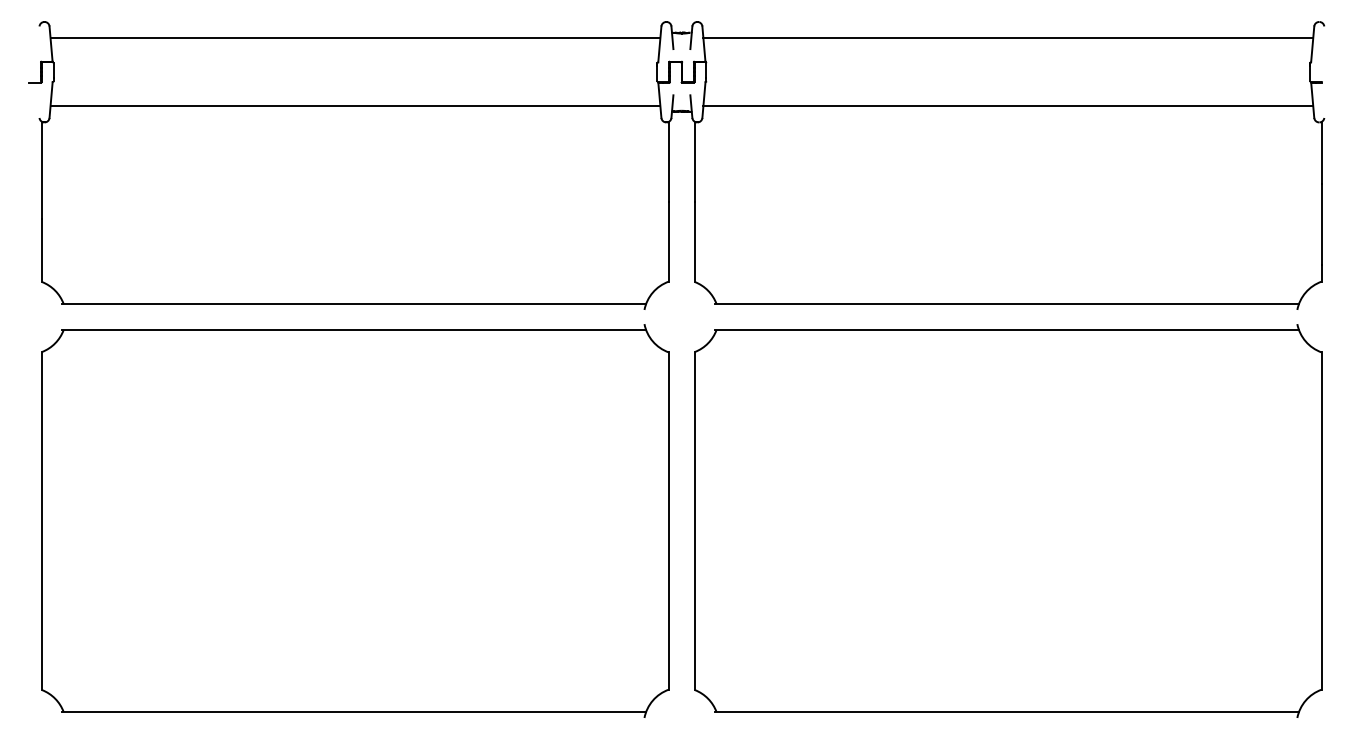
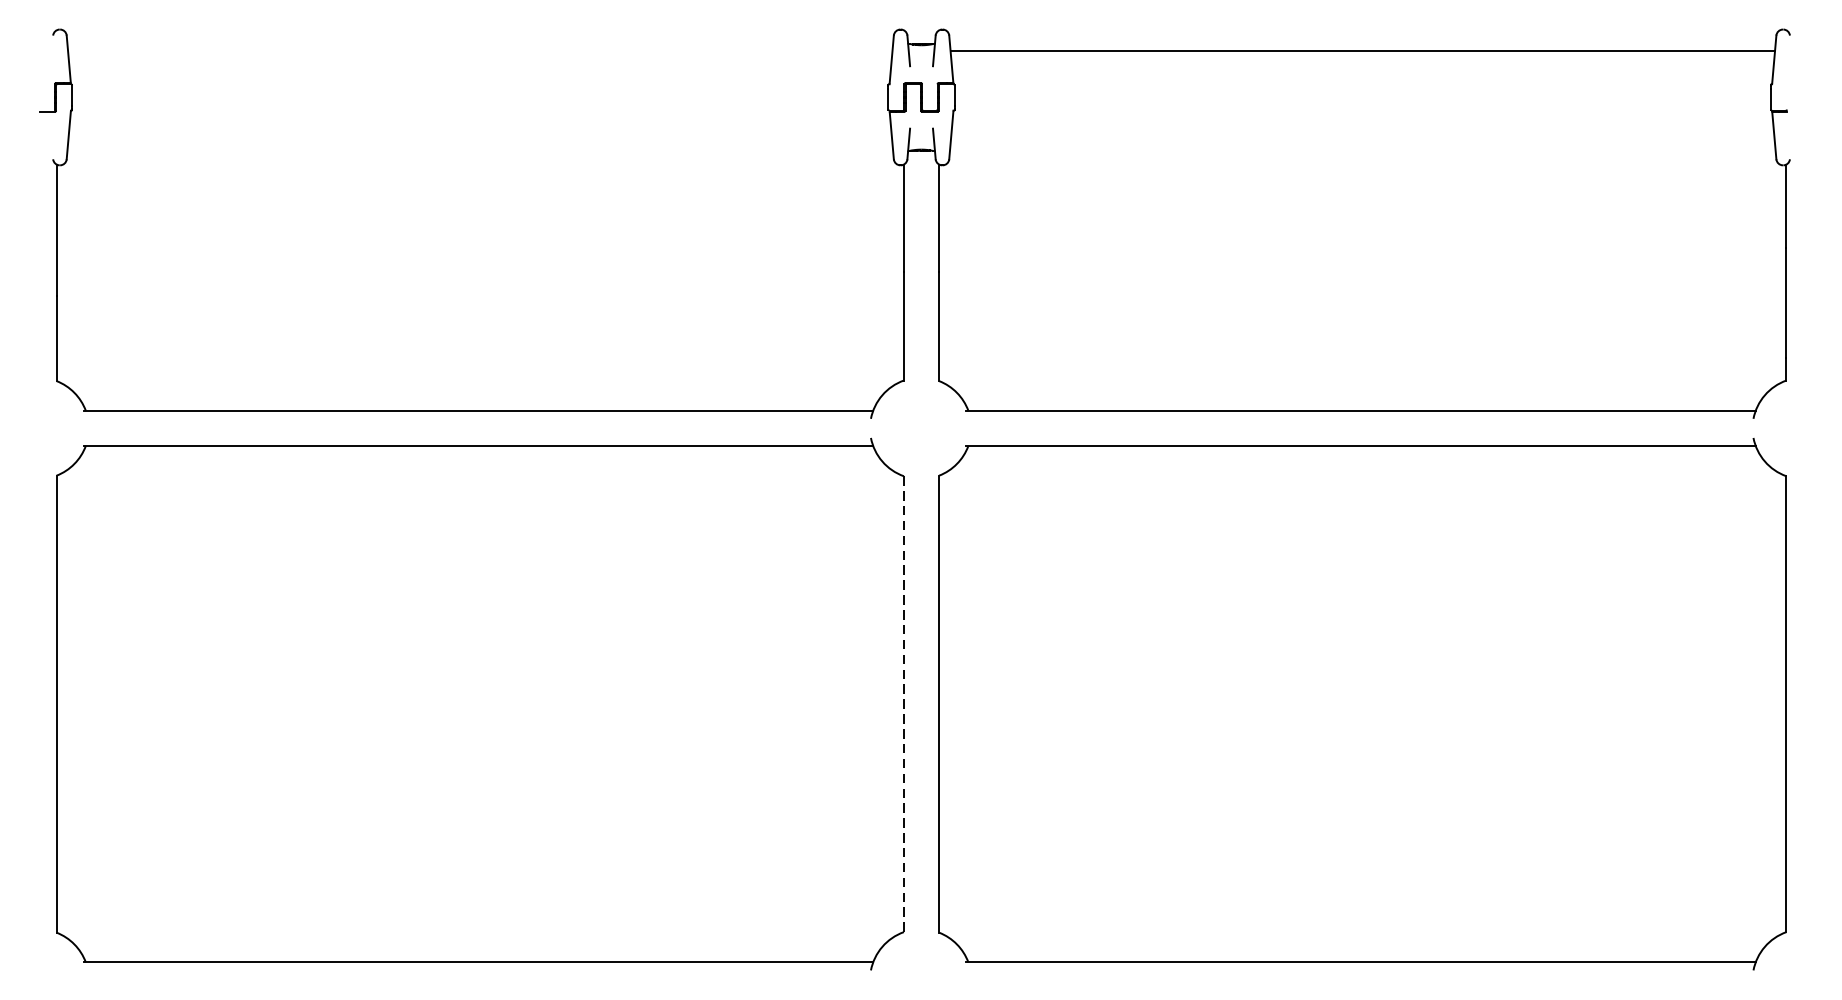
line: (355, 37) -> (480, 50), removed
line: (355, 106) -> (480, 143), removed
line: (1008, 106) -> (1363, 143), removed
line: (668, 521) -> (903, 704), solid -> dashed

